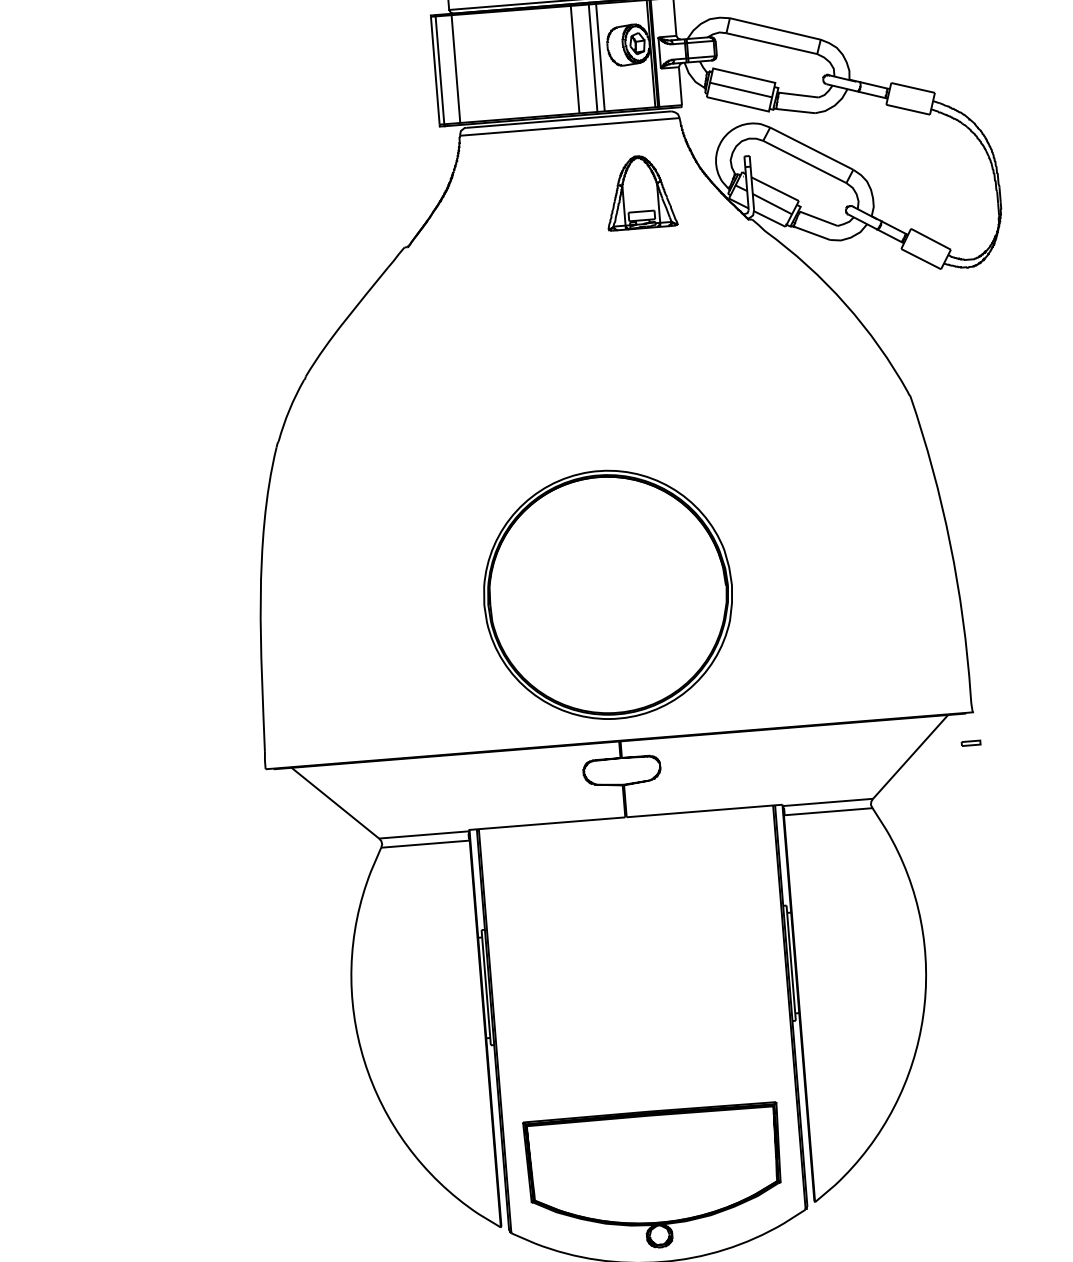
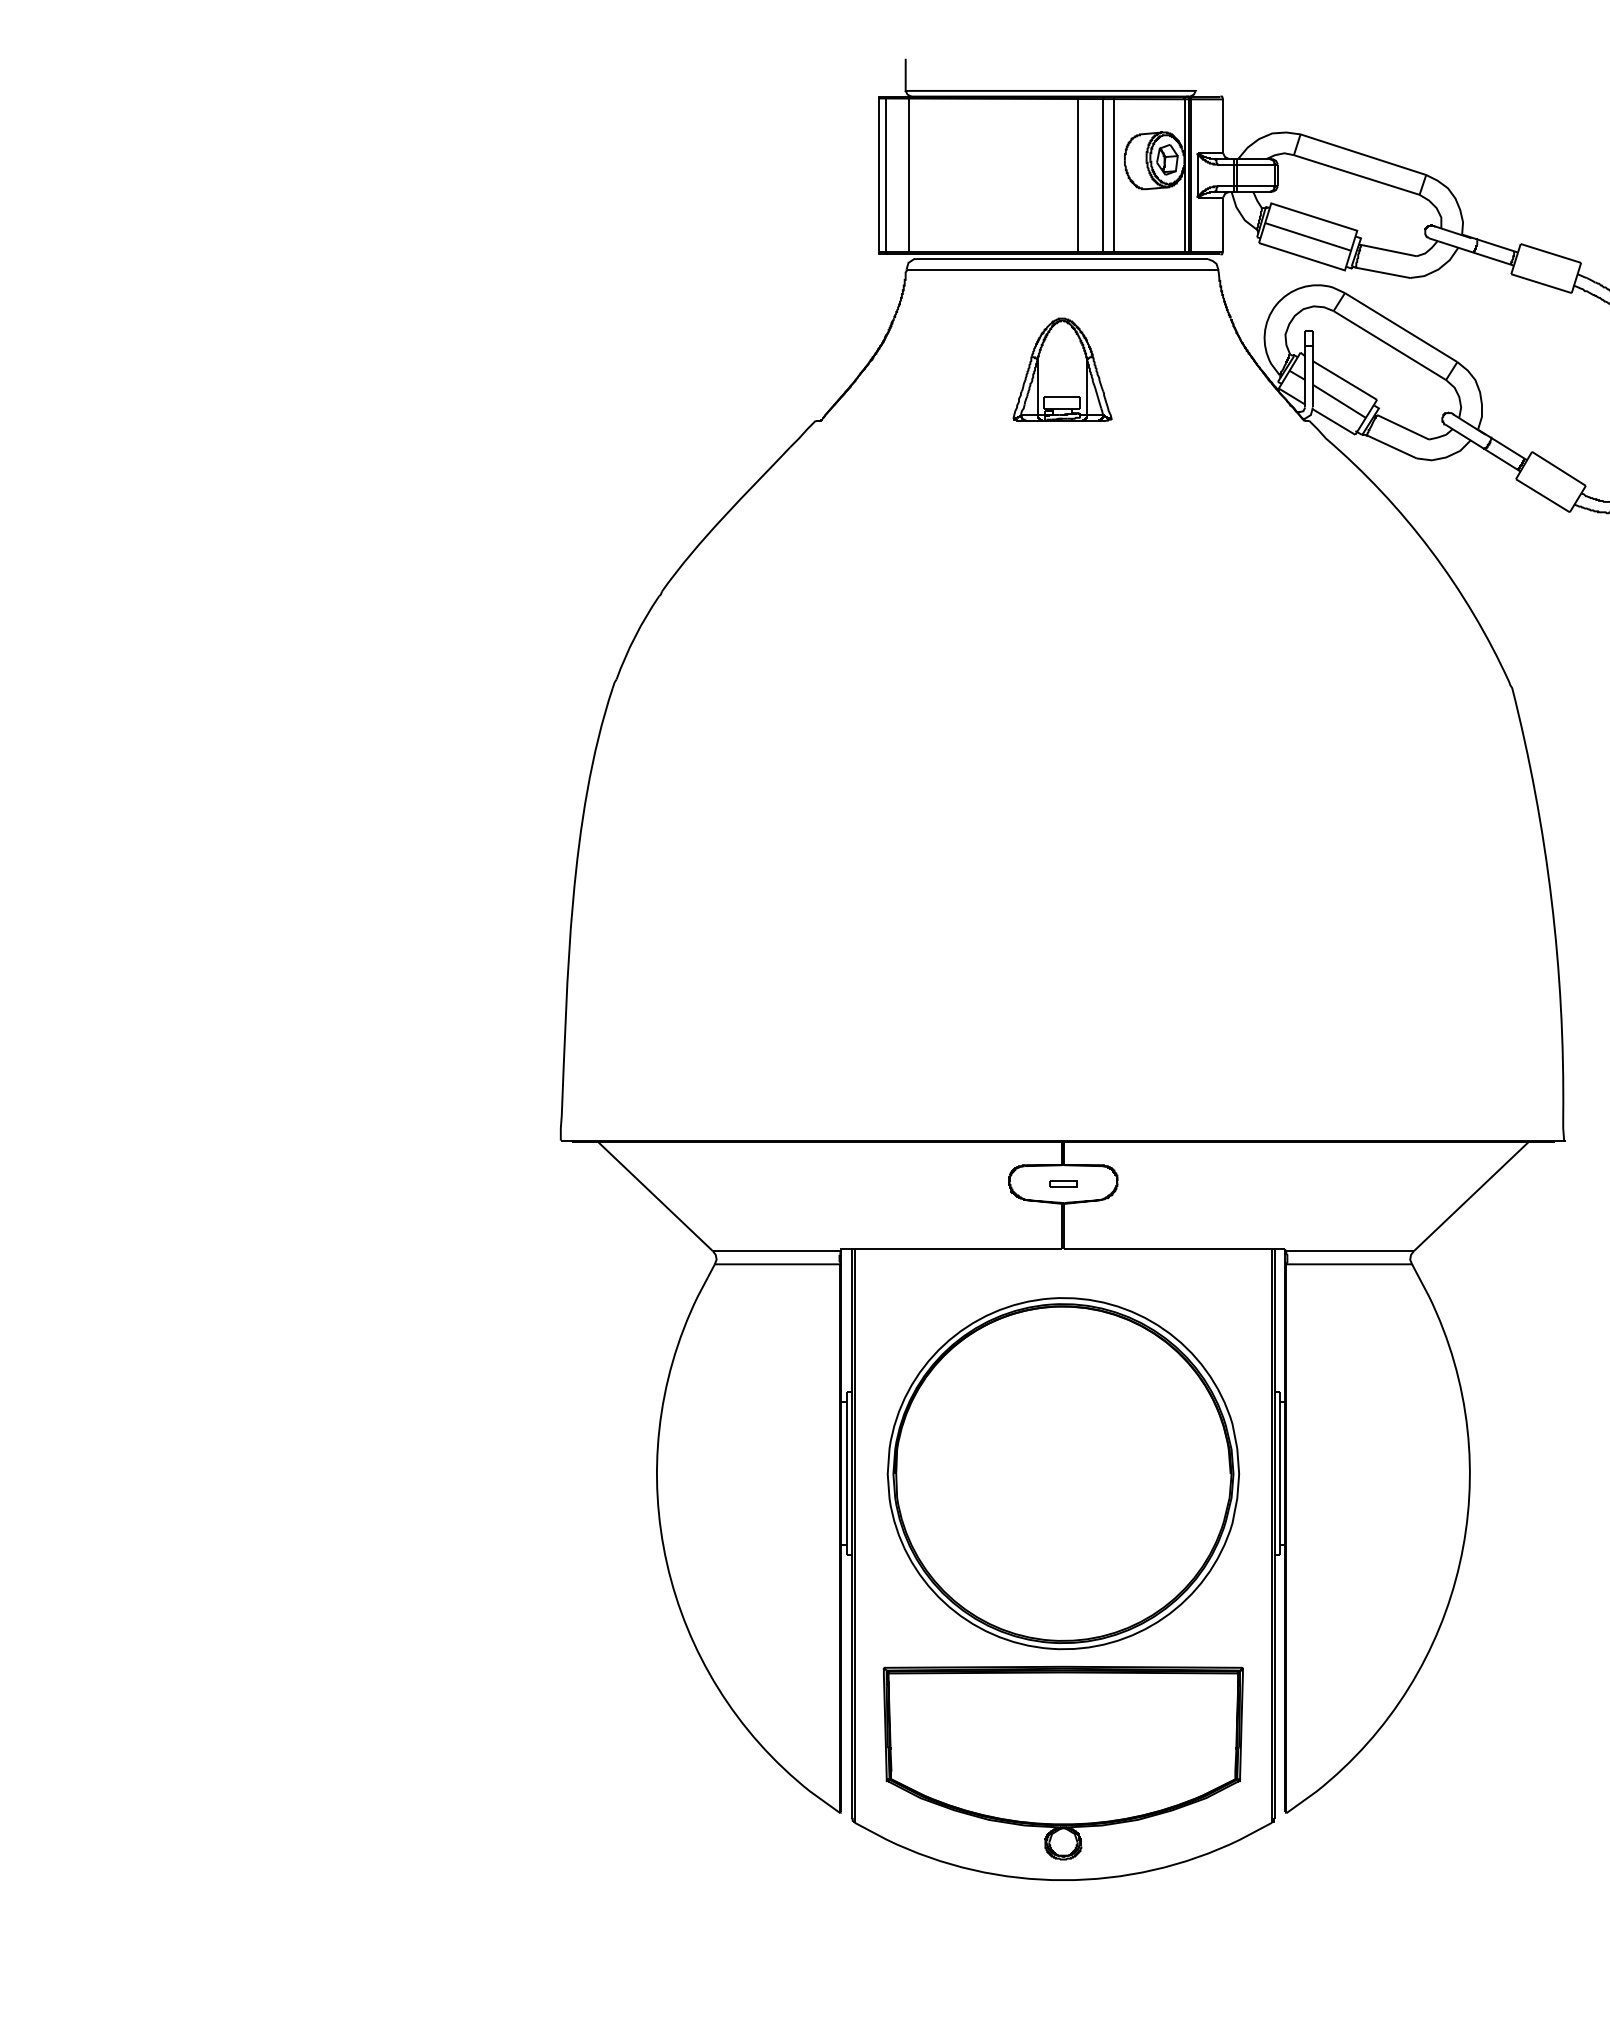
part: (640, 192) -> (1062, 369), moved
part: (608, 594) -> (1063, 1473), moved
part: (971, 742) -> (1063, 1183), moved

